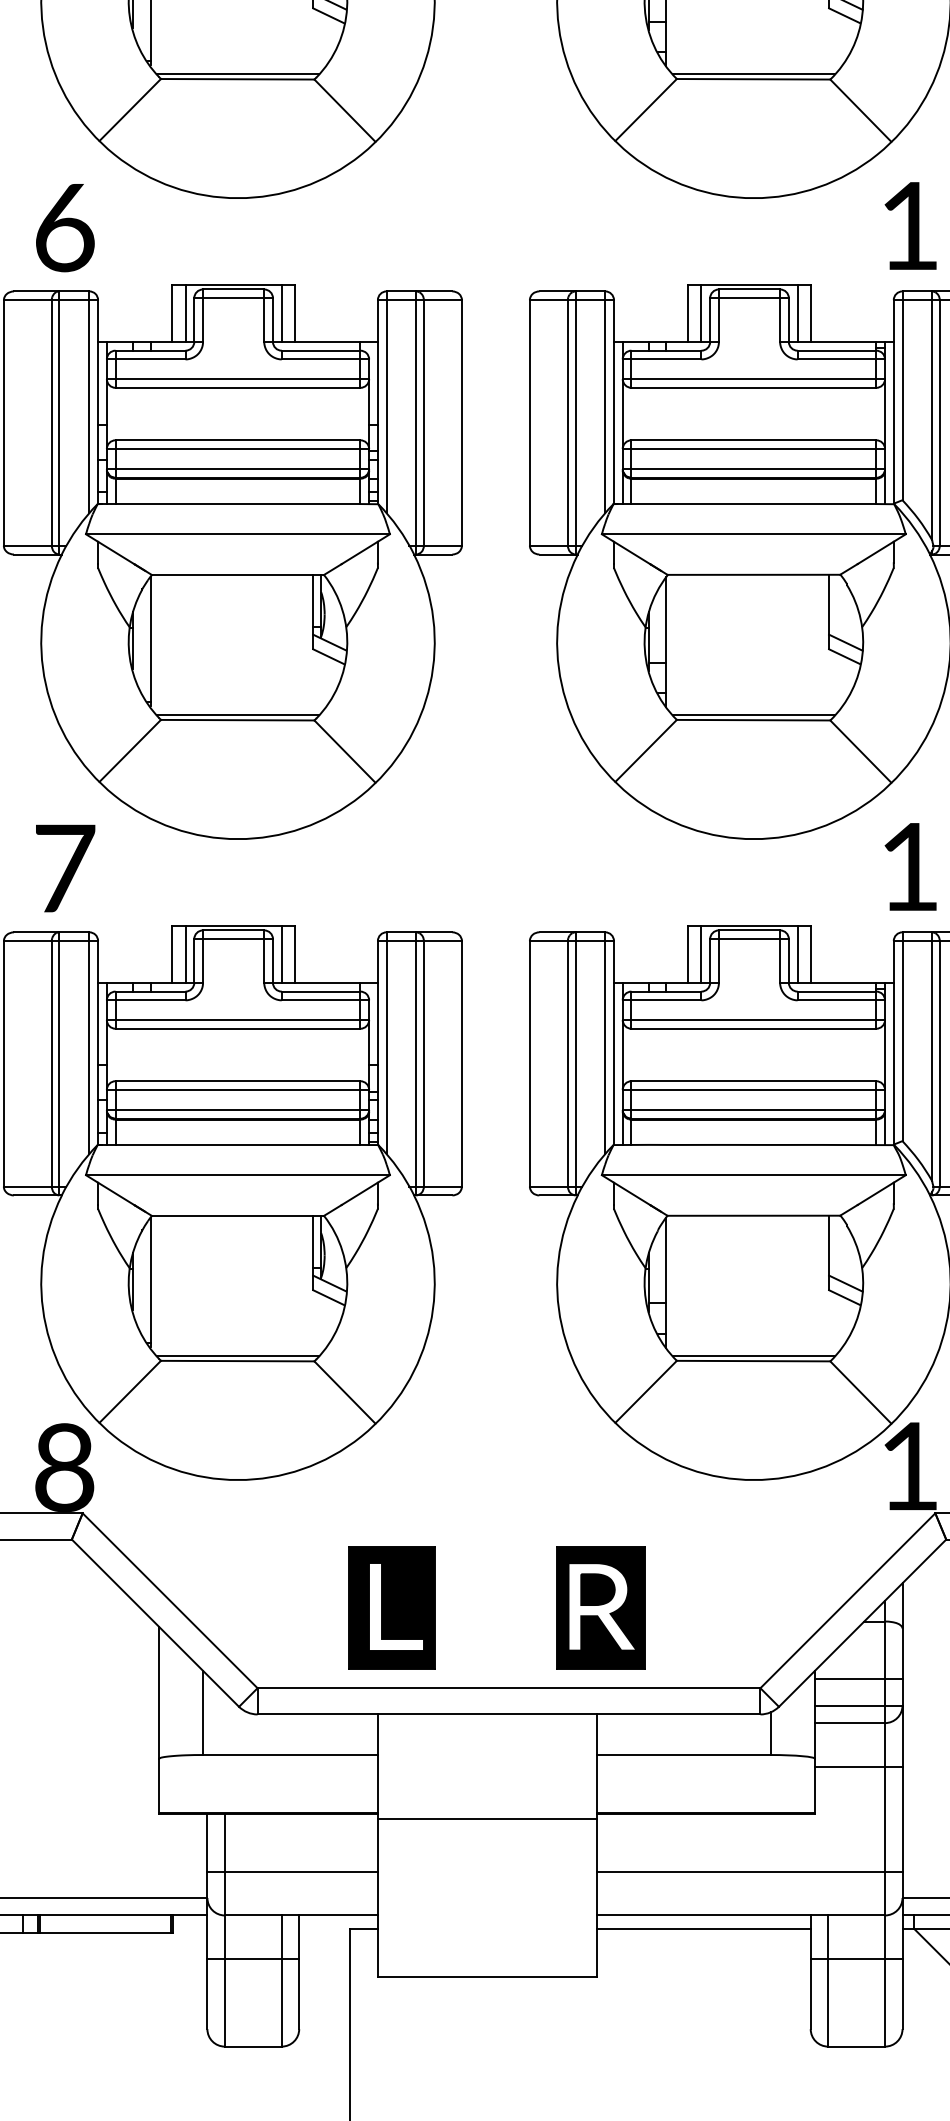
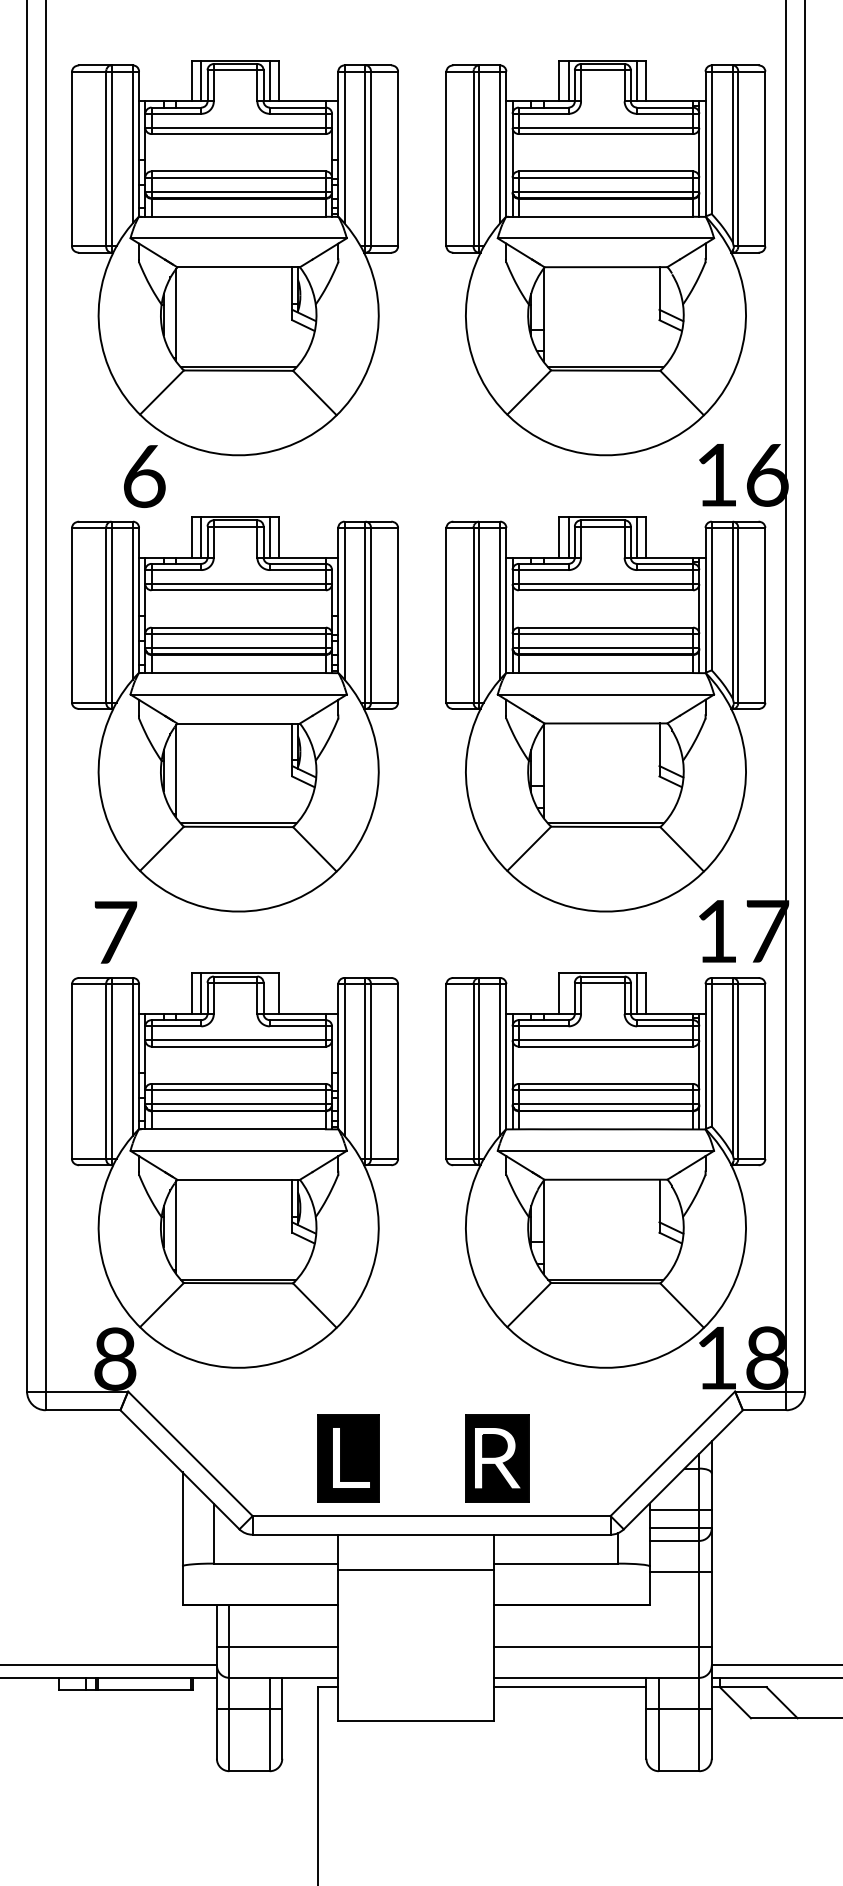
text: (64, 227) -> (144, 476), moved
line: (281, 954) -> (269, 993), removed
line: (701, 954) -> (568, 993), removed
line: (486, 1819) -> (415, 1570), moved

